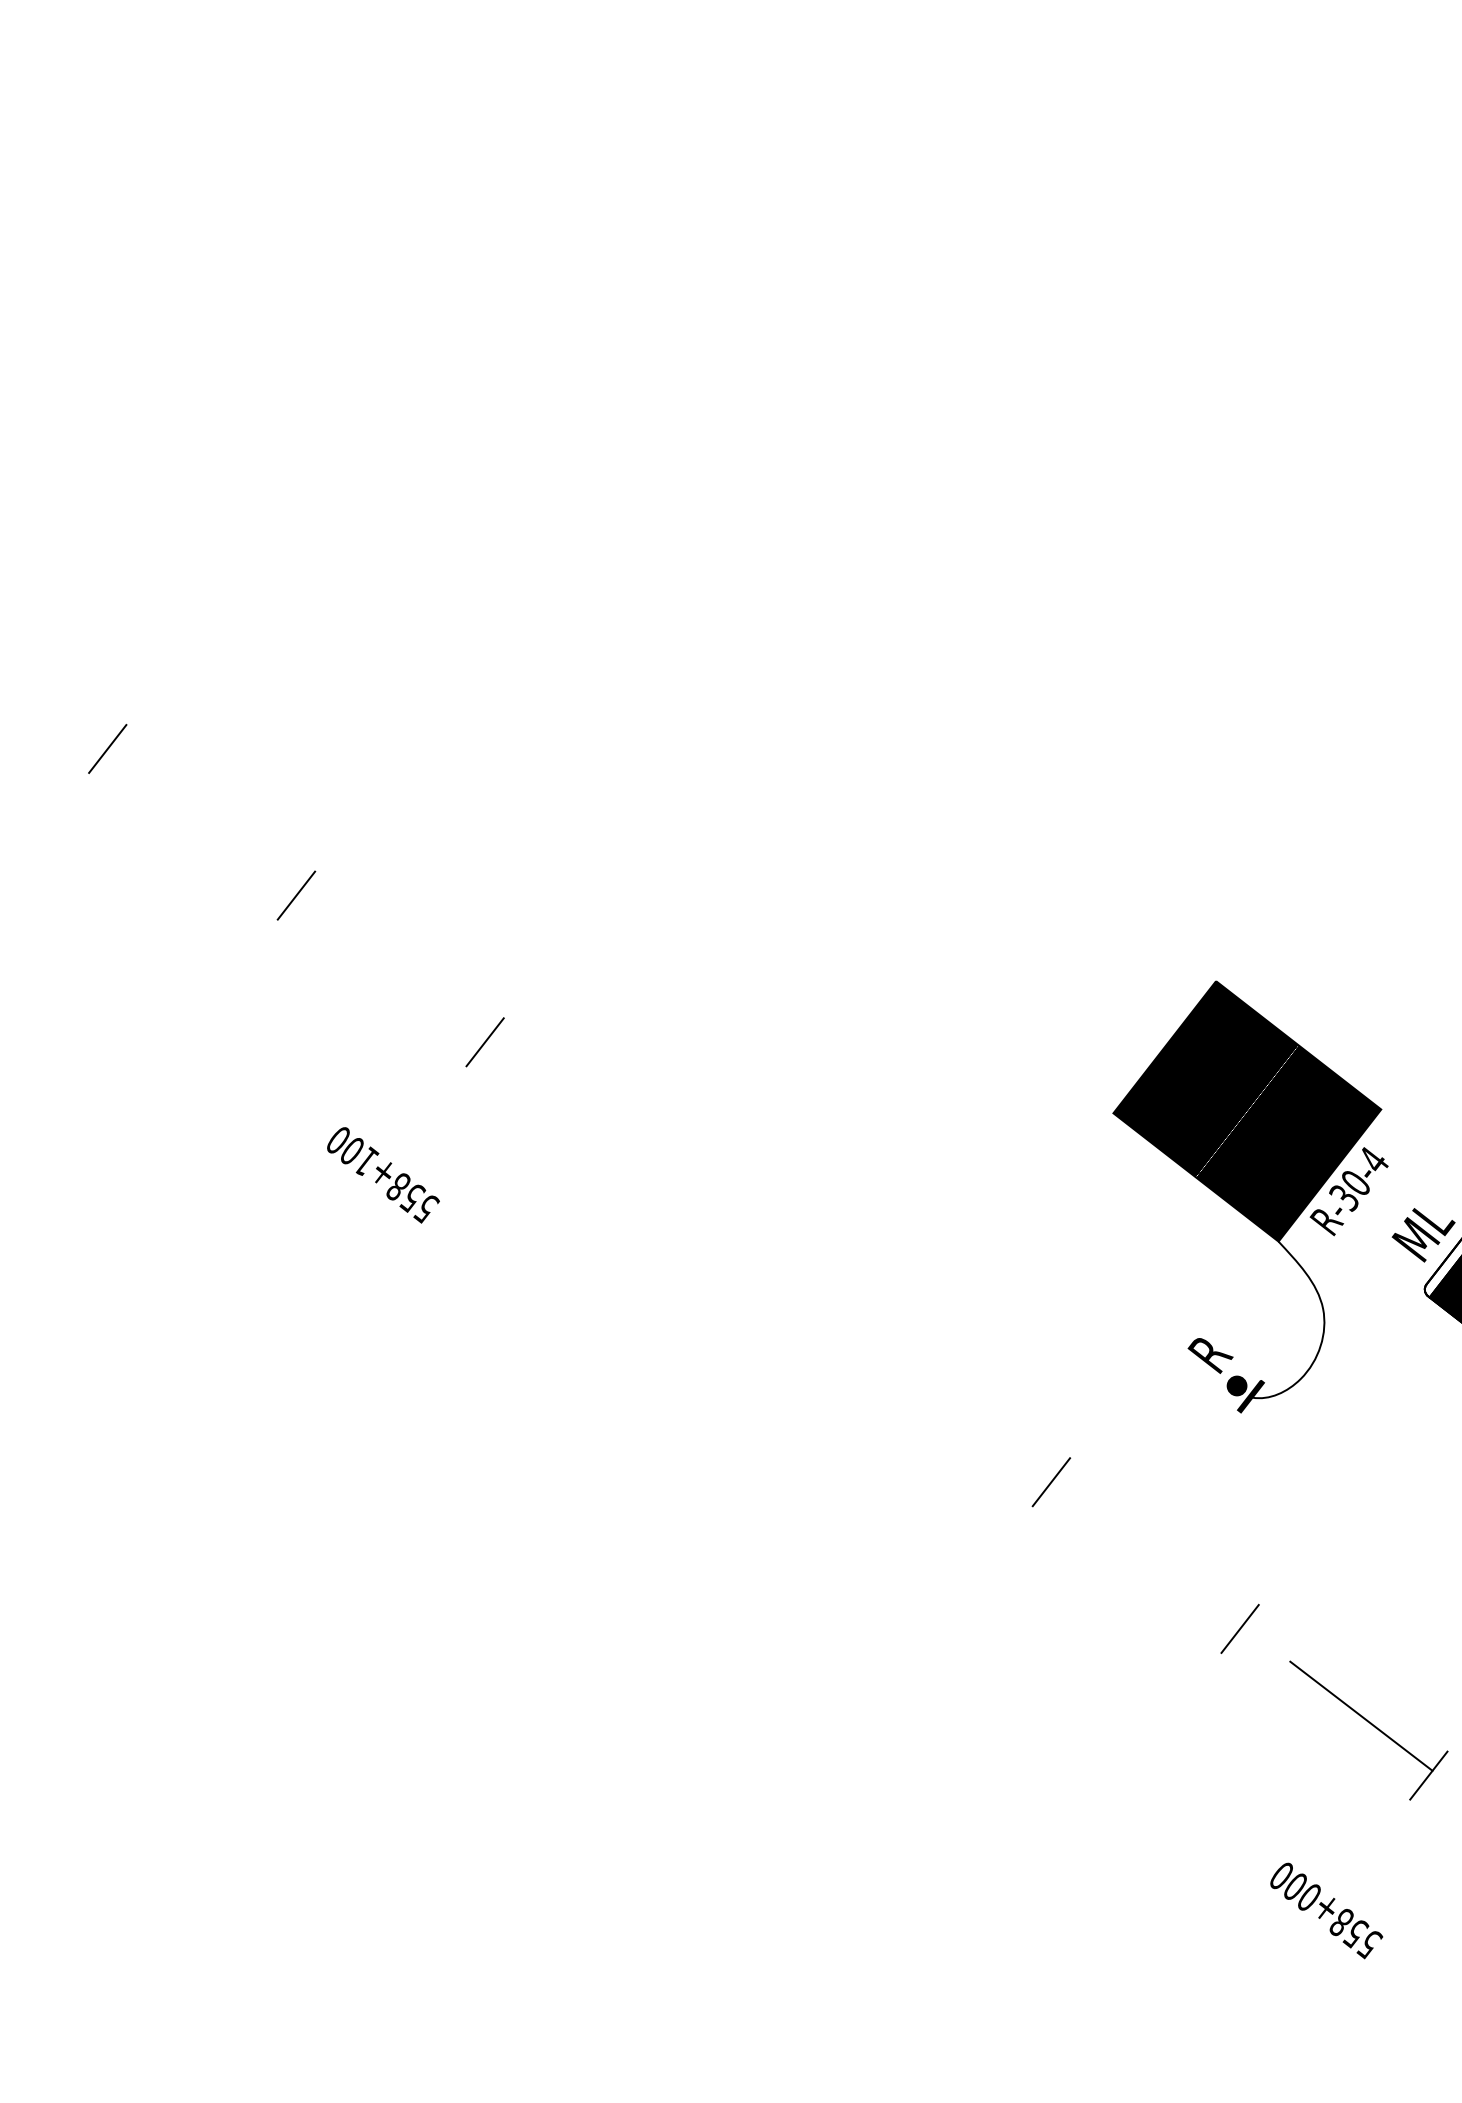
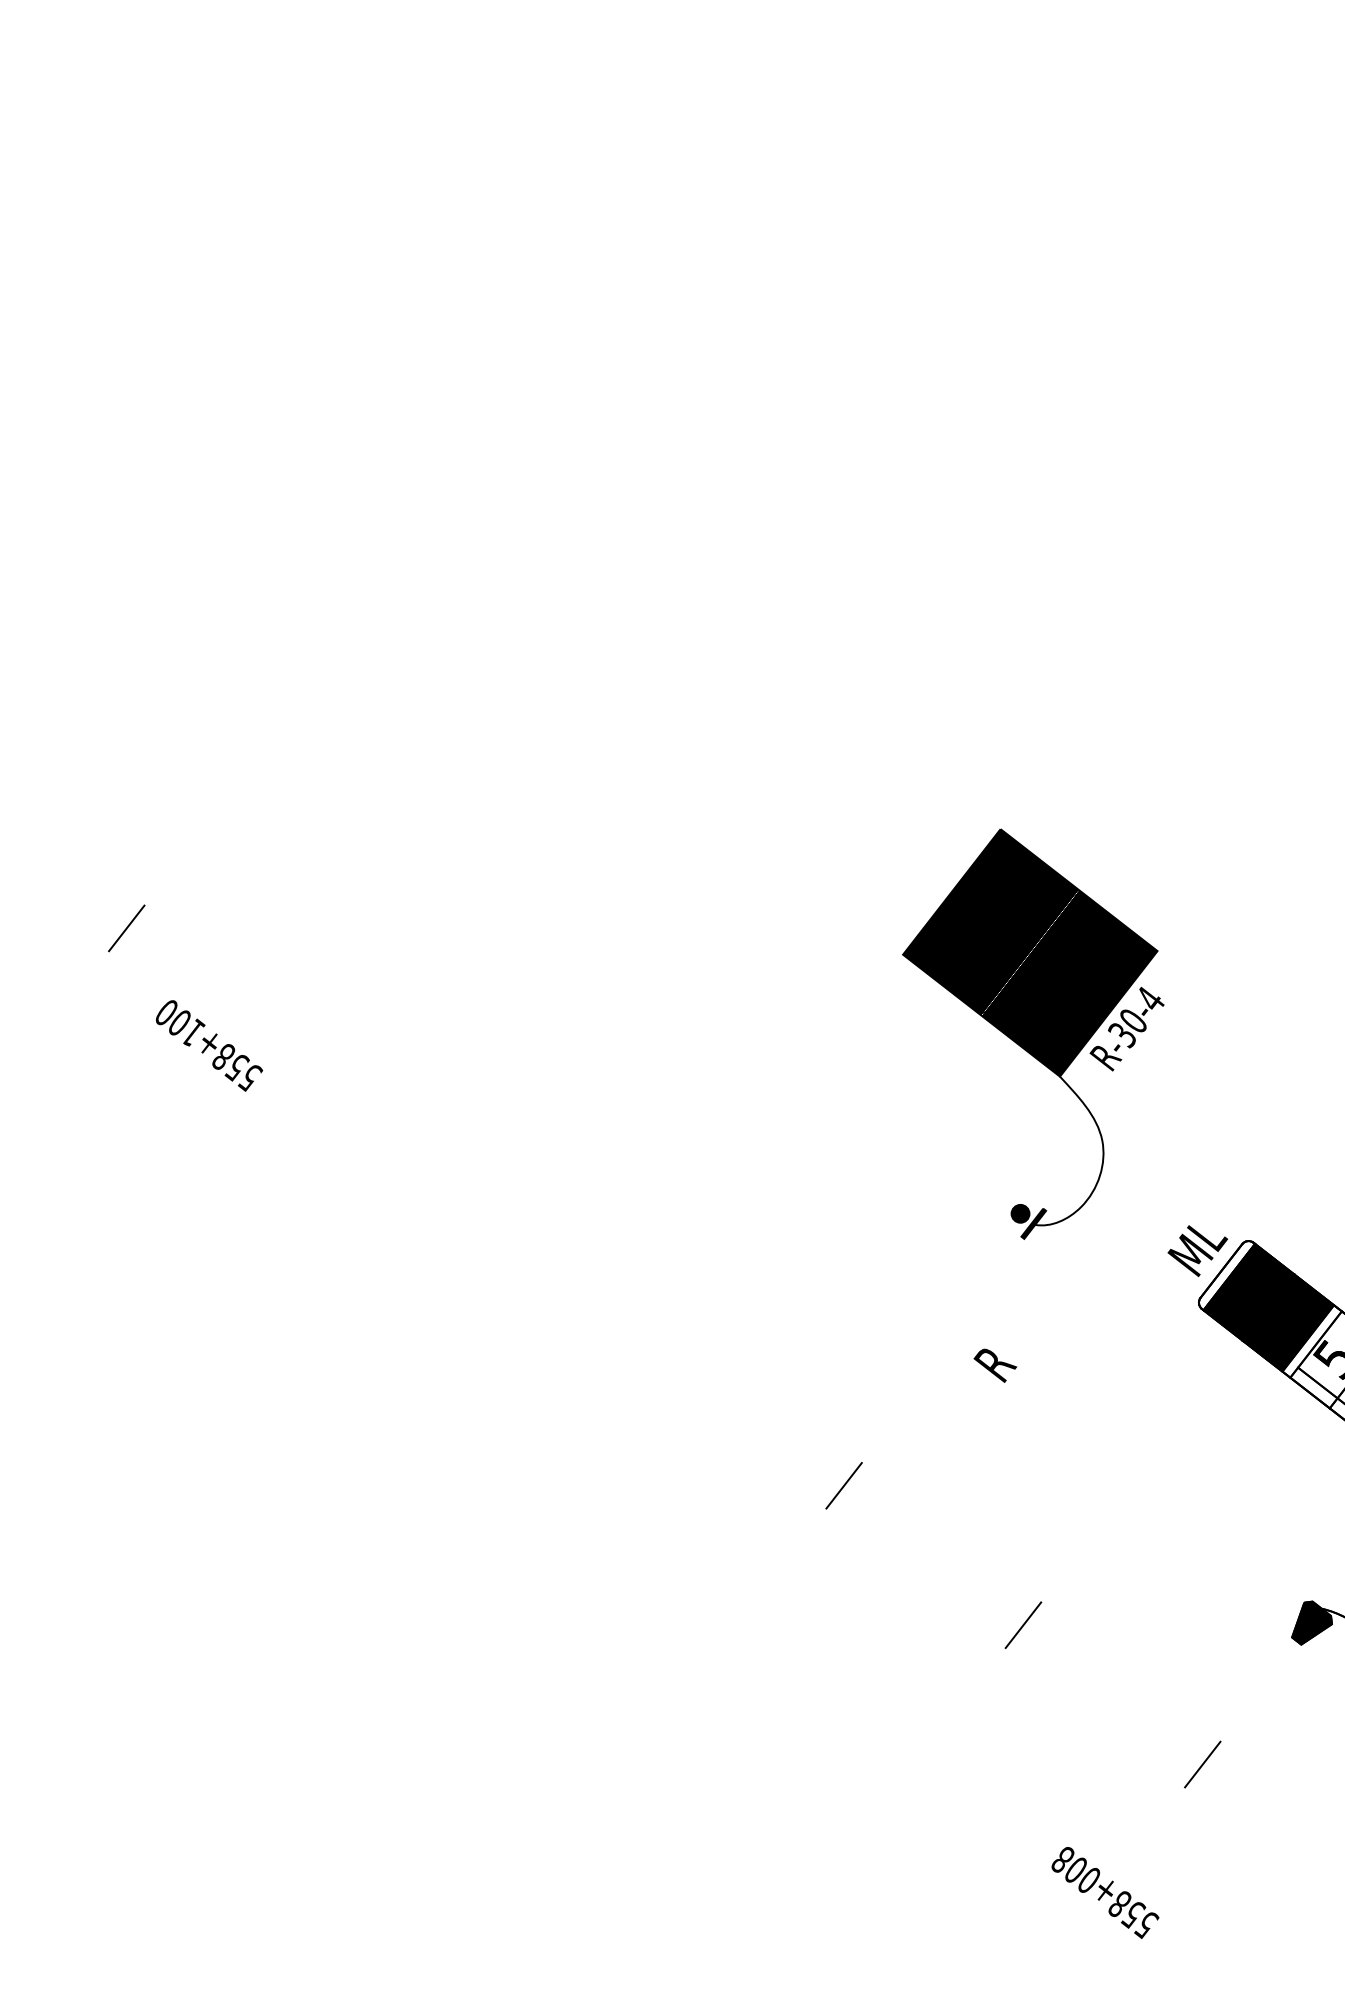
line: (484, 1042) -> (305, 1067), removed
text: (383, 1175) -> (209, 1046), moved
part: (1250, 1196) -> (1033, 1033), moved
line: (1361, 1715) -> (1138, 1707), removed
text: (1281, 1875) -> (1062, 1859), 558+000 -> 558+008

